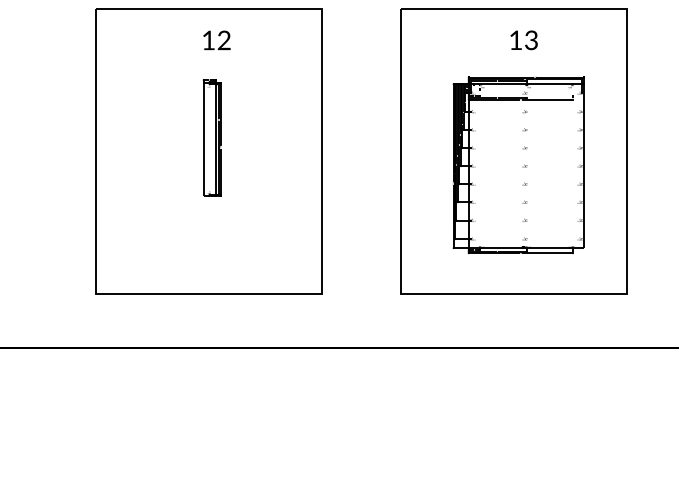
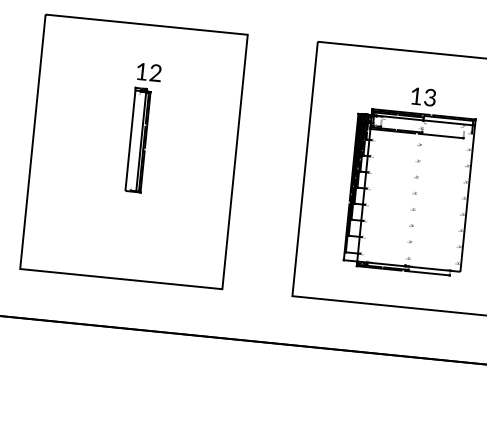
text: (216, 40) -> (148, 72), moved
text: (523, 40) -> (423, 97), moved

